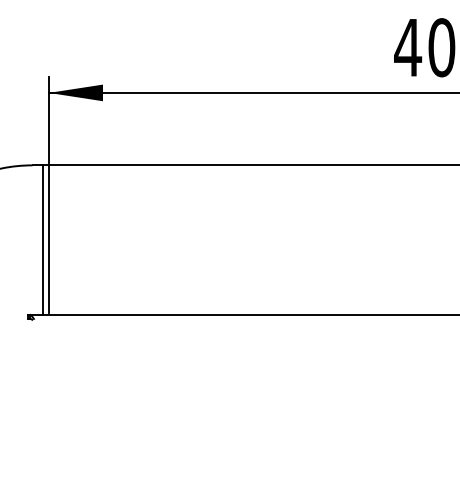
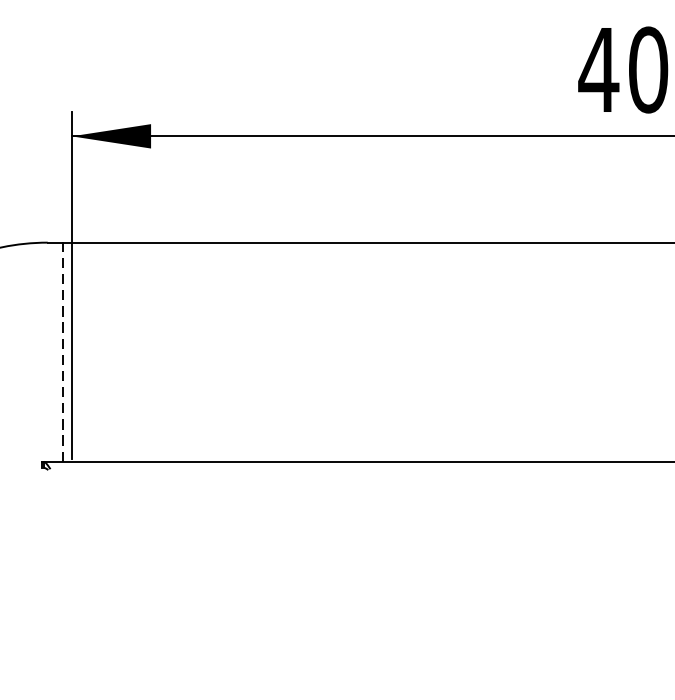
line: (42, 240) -> (62, 352), solid -> dashed

